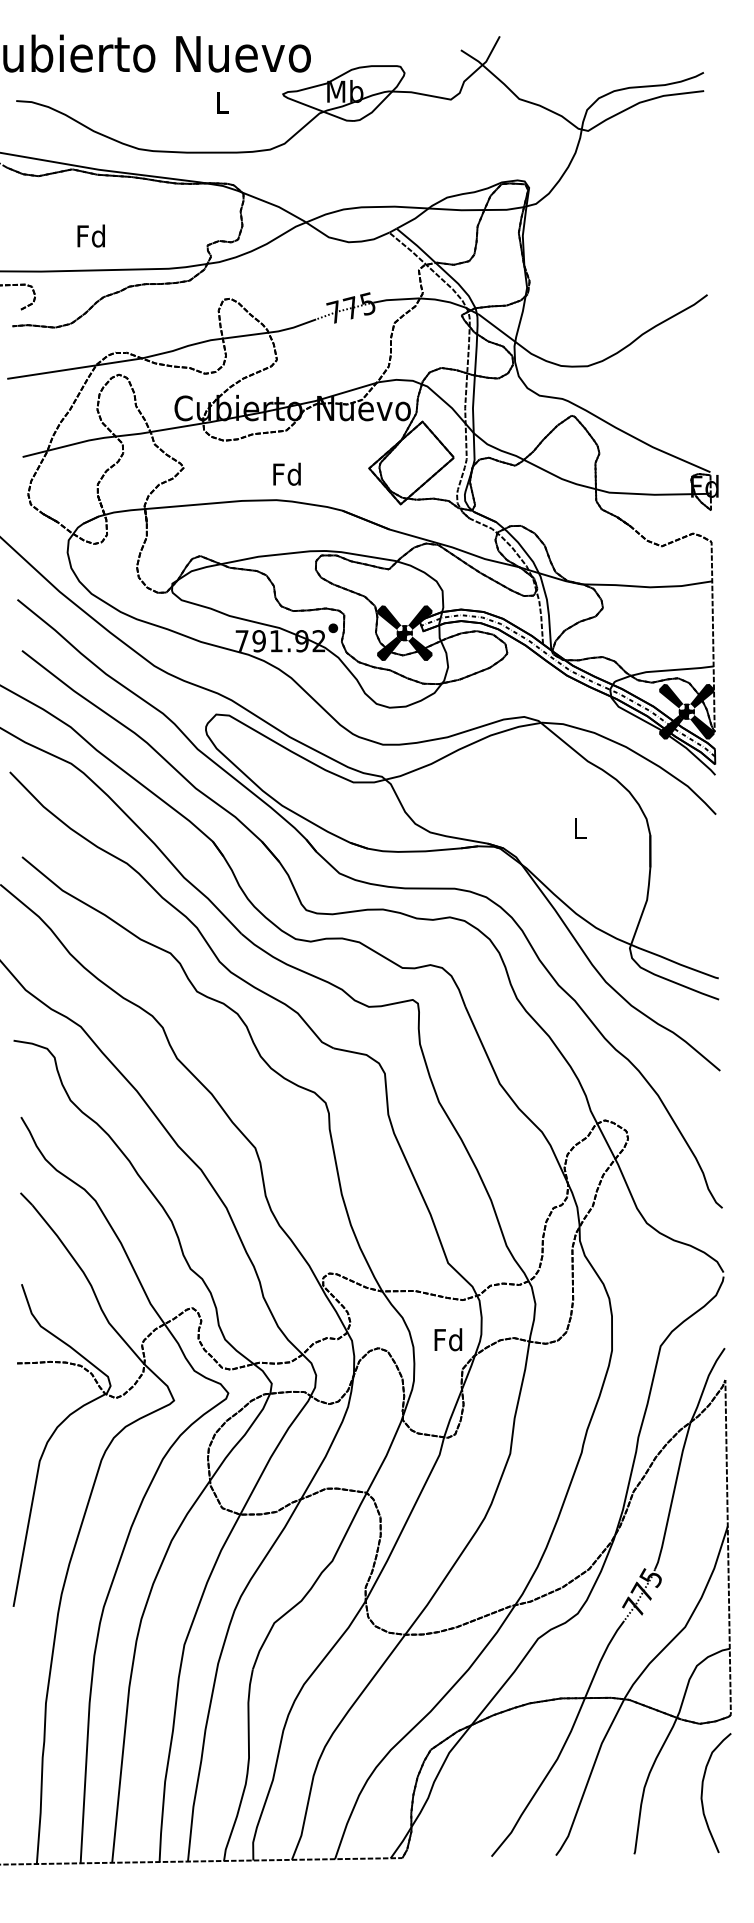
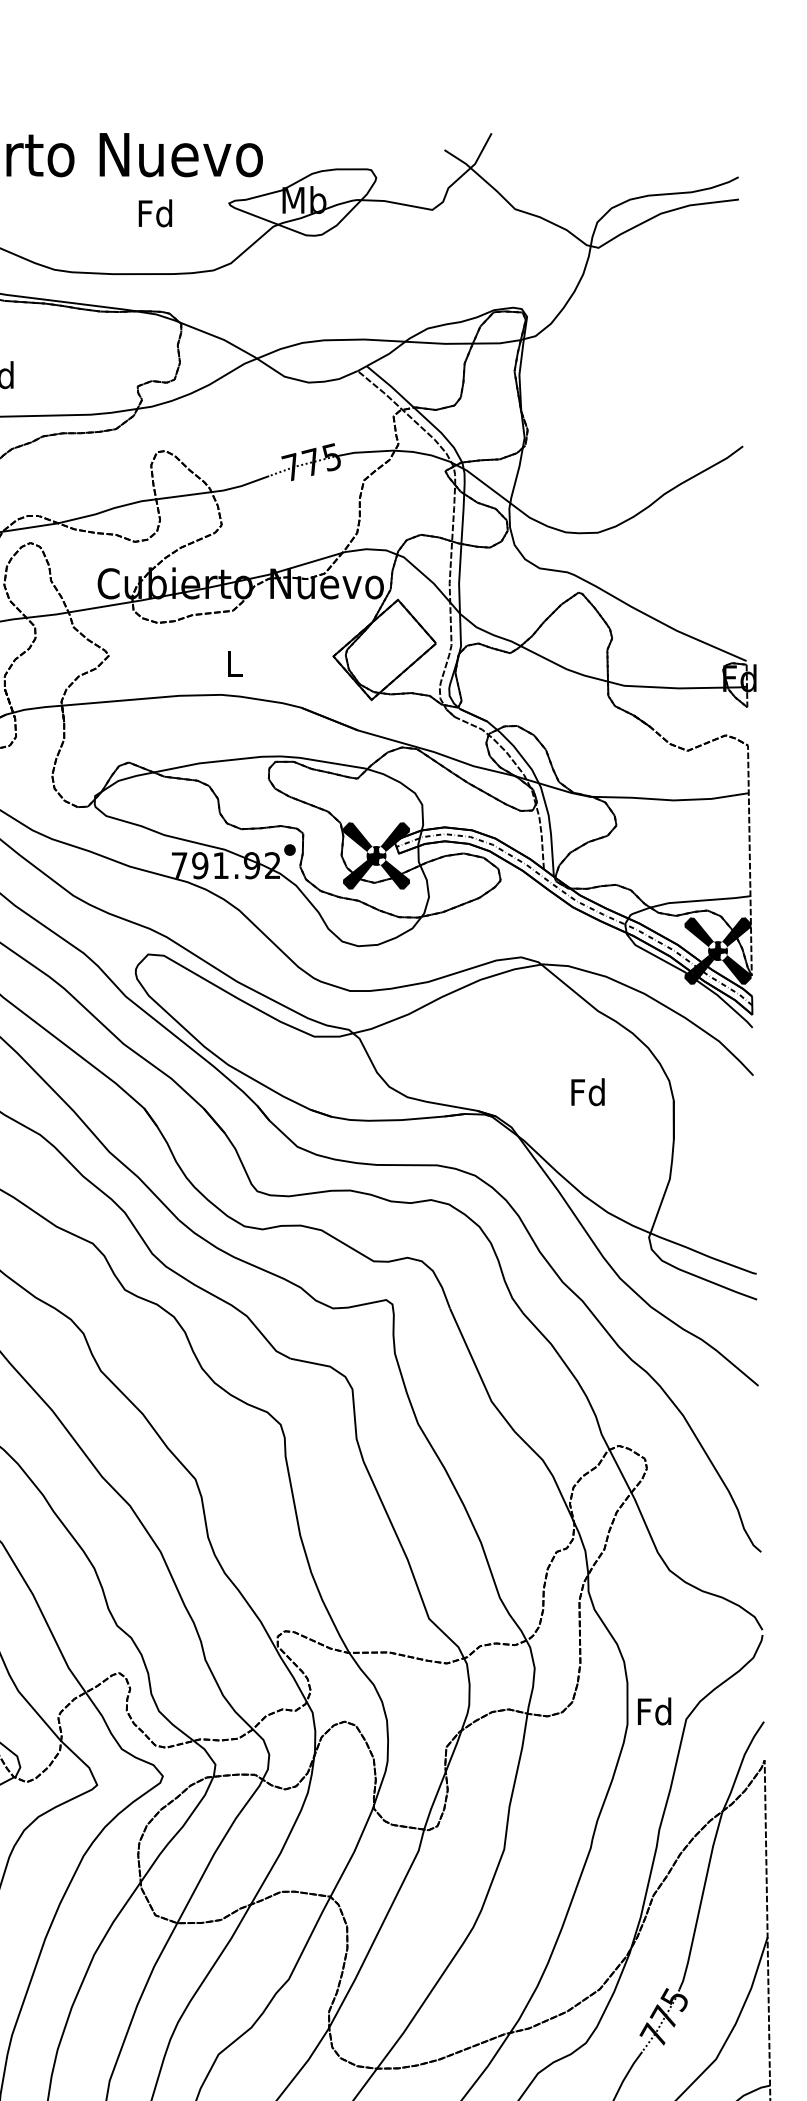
text: (221, 102) -> (154, 213), L -> Fd
text: (286, 473) -> (233, 662), Fd -> L
text: (579, 827) -> (588, 1091), L -> Fd
text: (448, 1339) -> (654, 1711), moved

